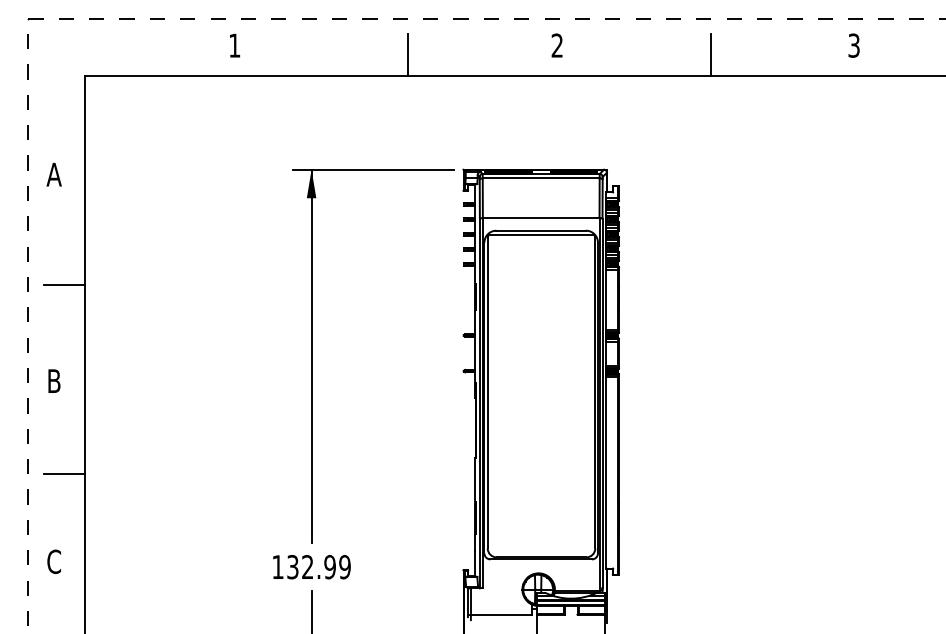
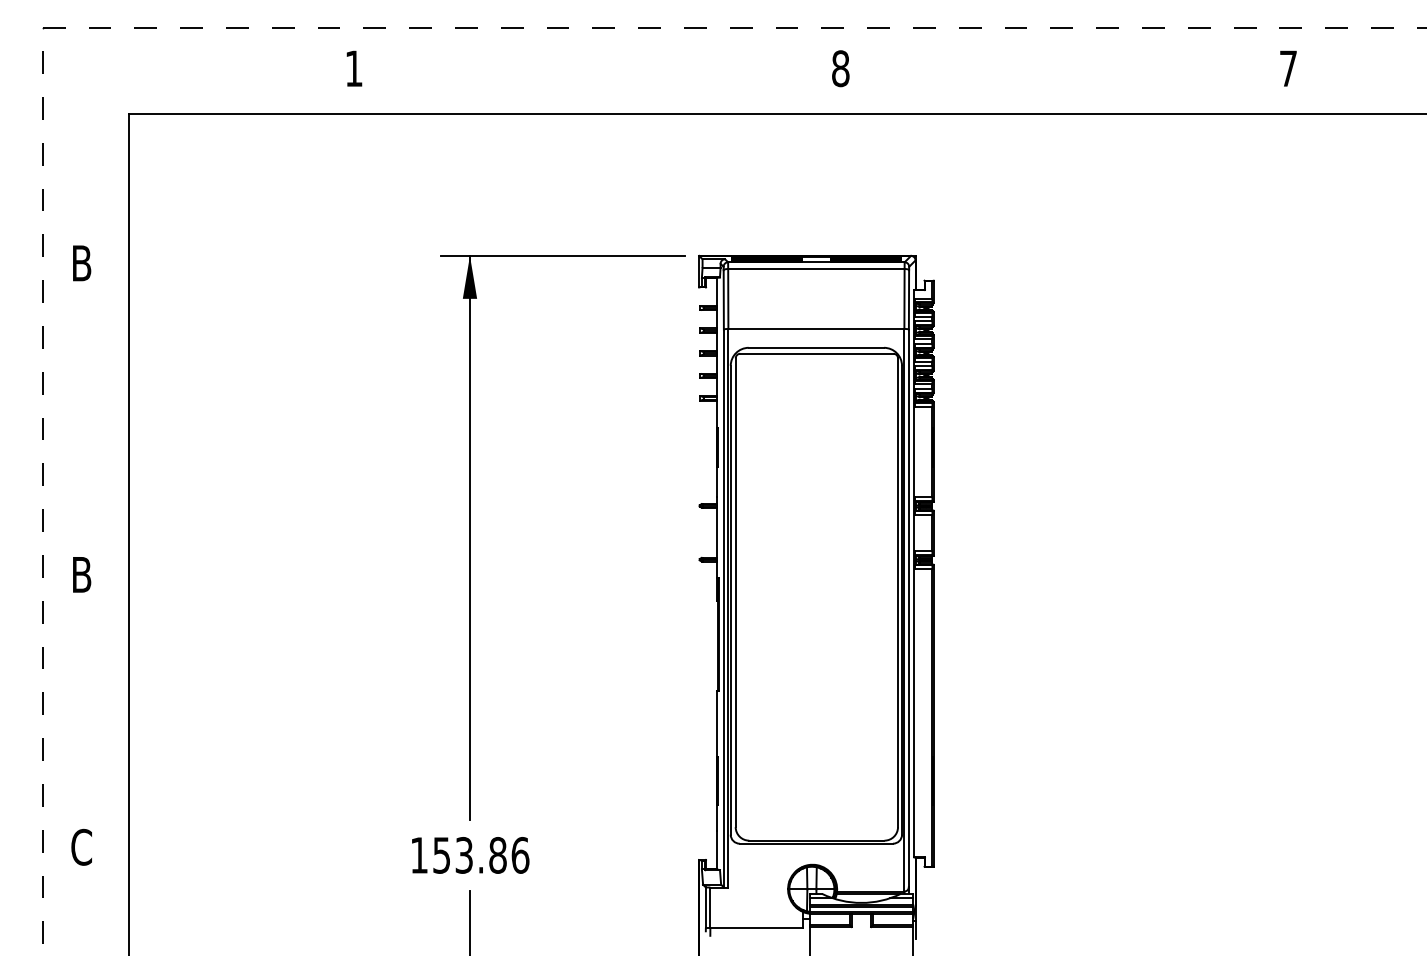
text: (557, 45) -> (840, 68), 2 -> 8
text: (853, 45) -> (1287, 68), 3 -> 7
line: (407, 54) -> (614, 81), removed
line: (711, 54) -> (1073, 81), removed
text: (53, 174) -> (80, 263), A -> B
line: (64, 284) -> (97, 428), removed
line: (64, 474) -> (97, 715), removed
text: (318, 567) -> (480, 855), 132.99 -> 153.86

